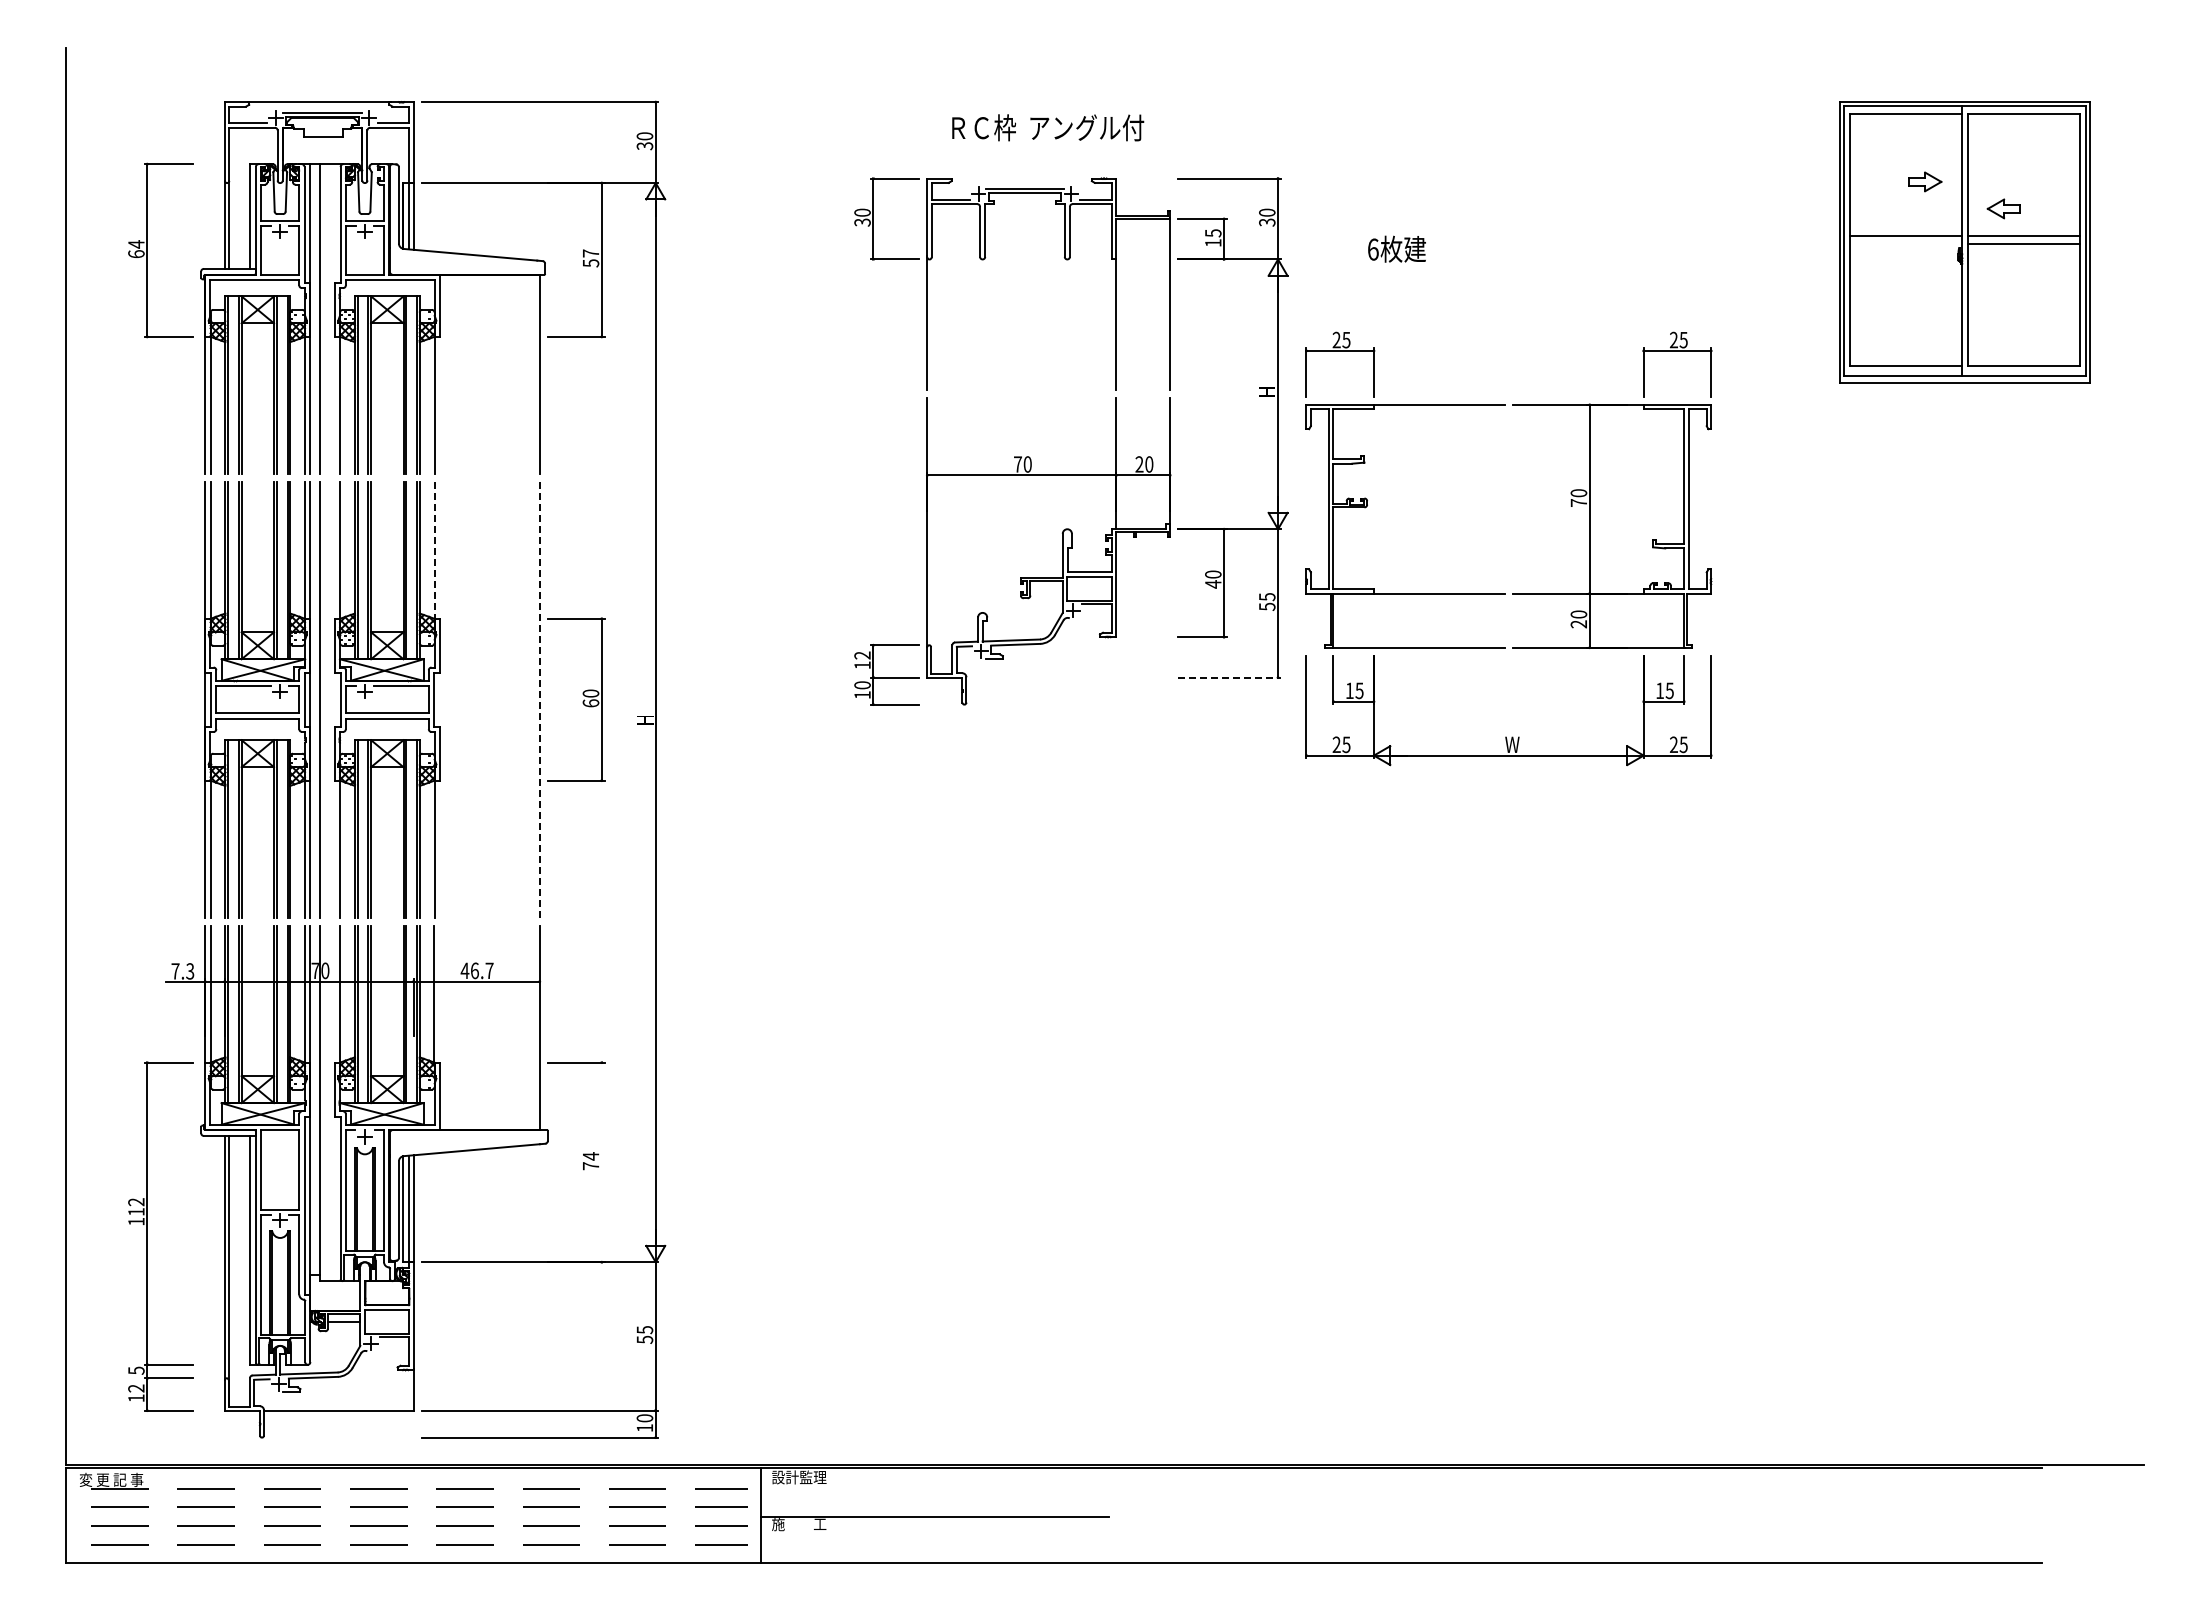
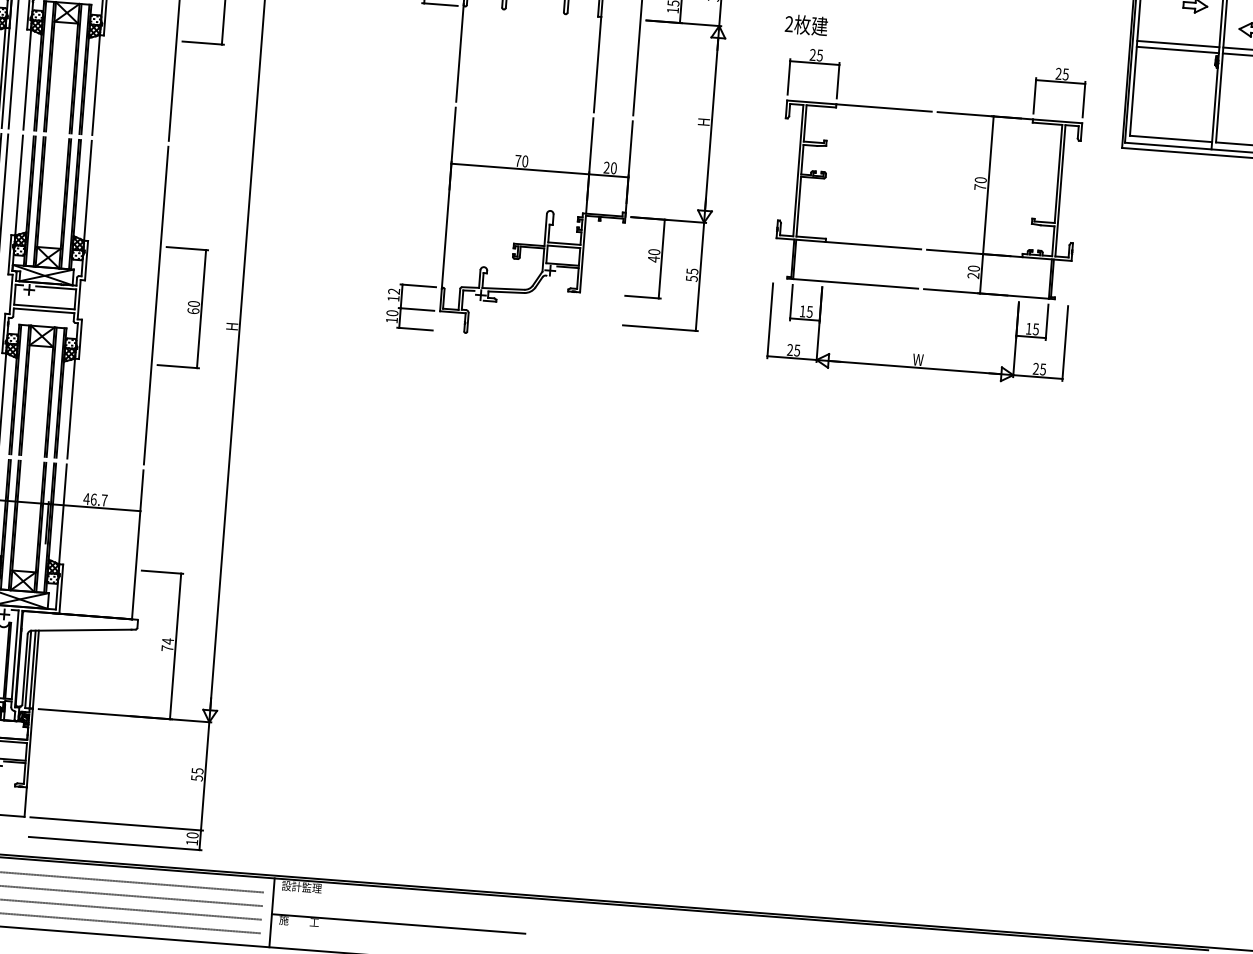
line: (1905, 243) -> (1177, 49), added
text: (1372, 249) -> (788, 24), 6 -> 2
line: (434, 551) -> (87, 191), dashed -> solid
part: (1505, 593) -> (921, 249), moved
line: (1230, 677) -> (661, 328), dashed -> solid
line: (539, 699) -> (156, 305), dashed -> solid
line: (601, 1162) -> (175, 646), added

